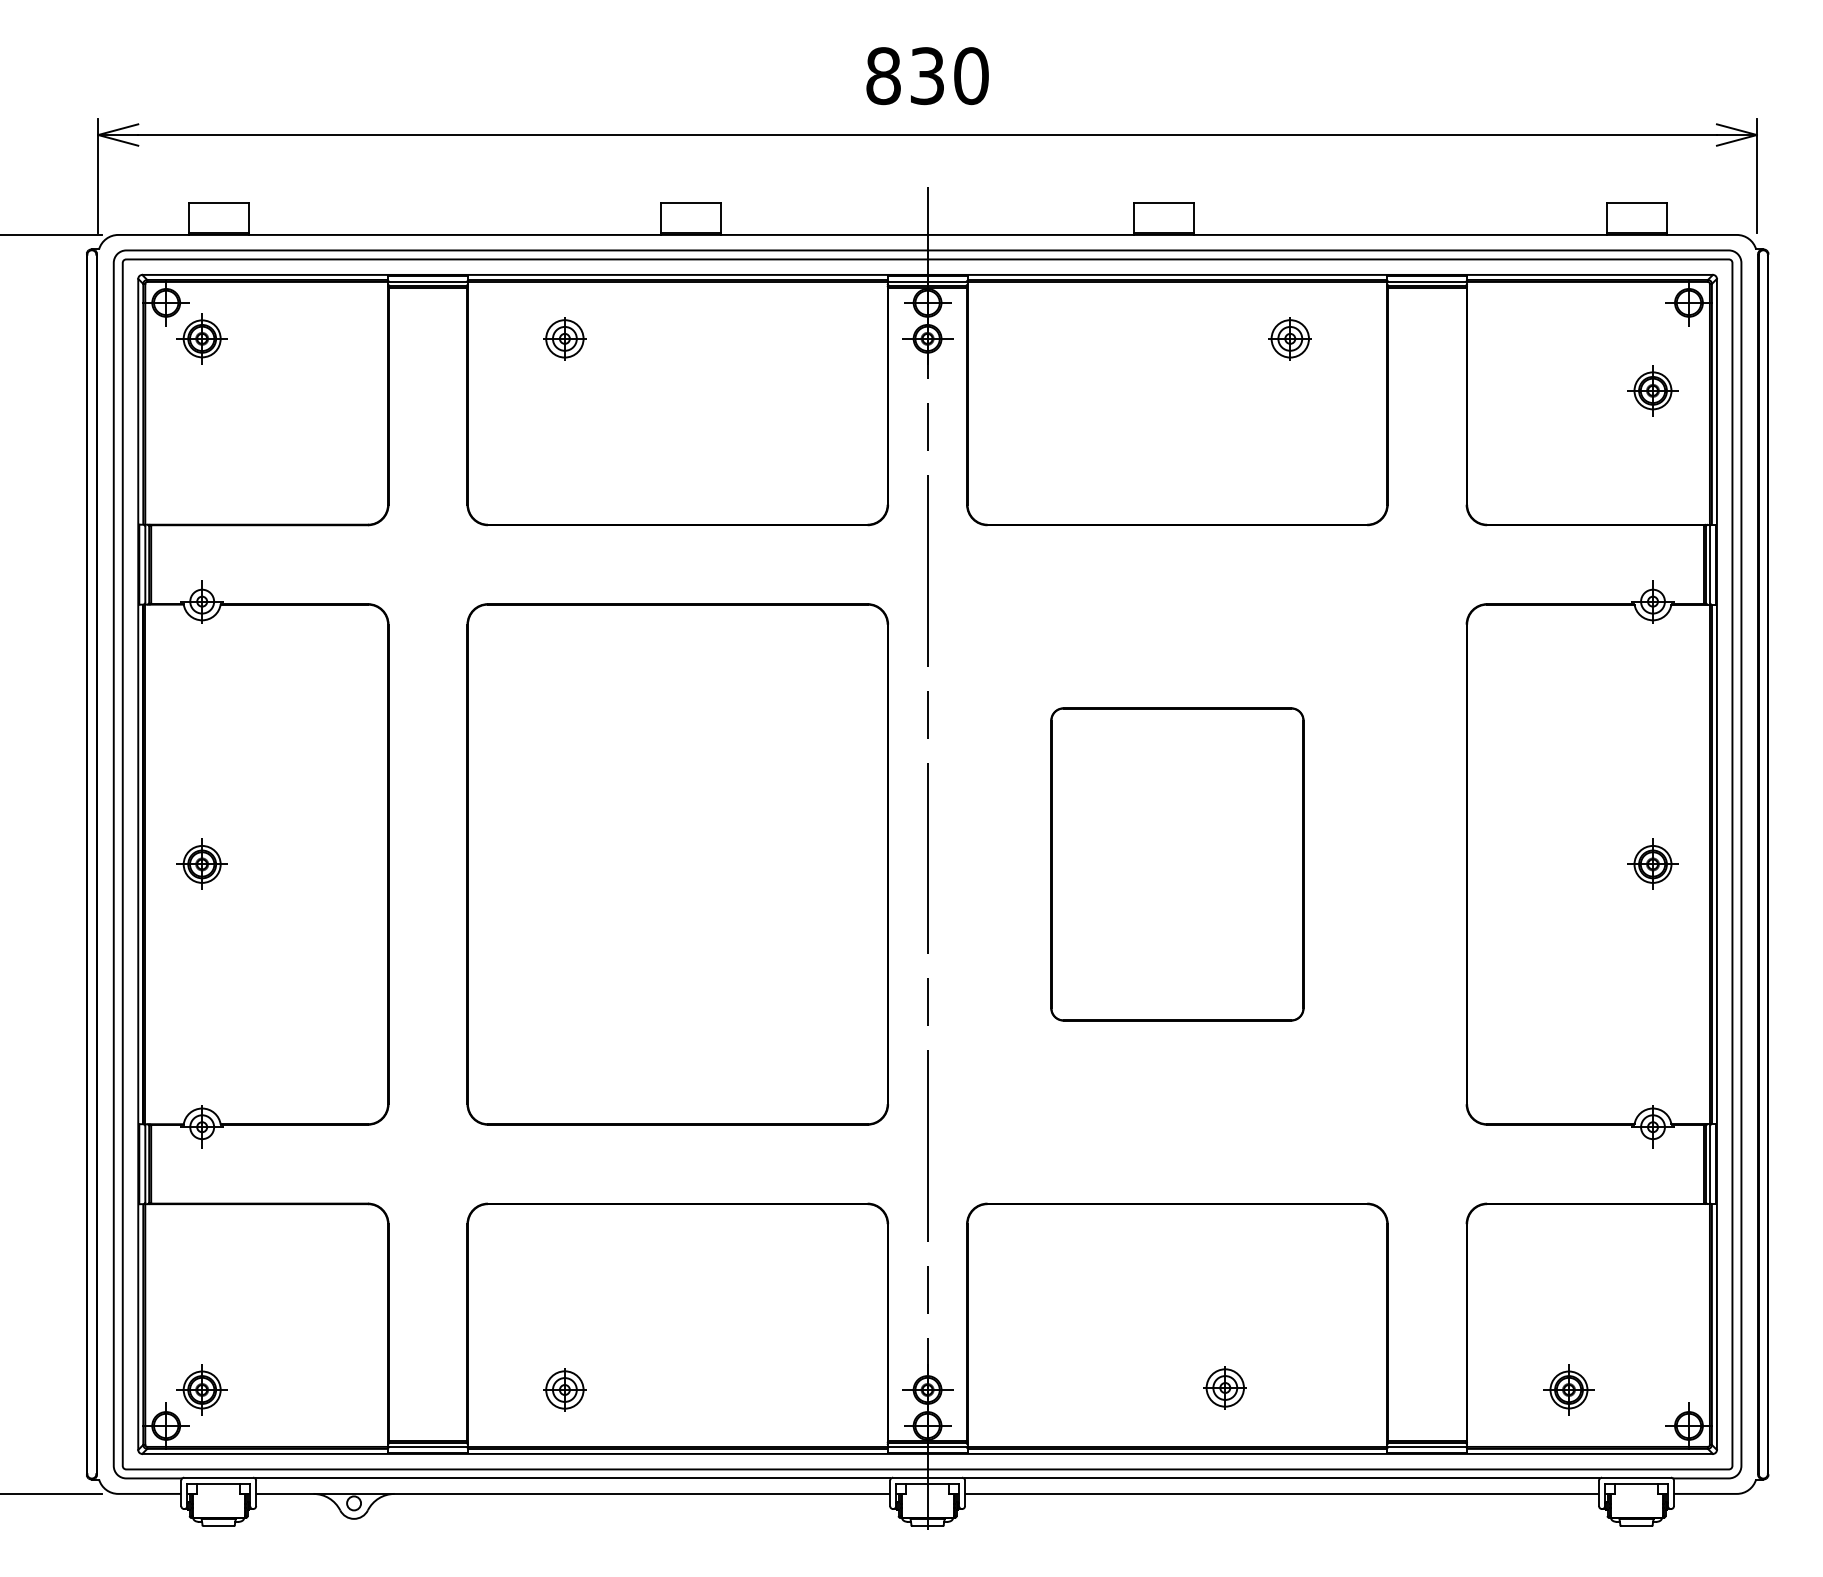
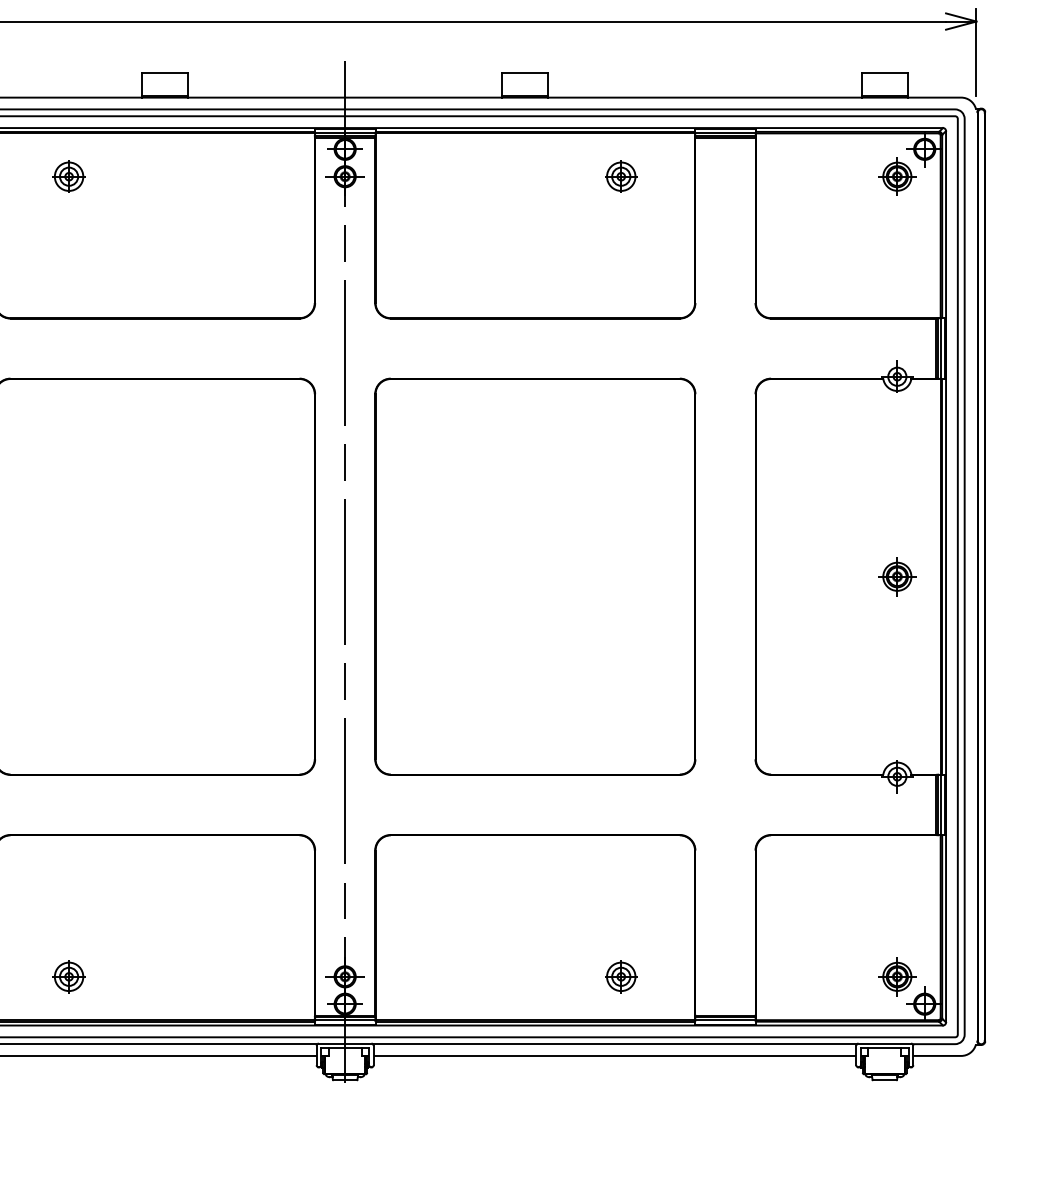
part: (1652, 390) -> (896, 176), moved
part: (1177, 864) -> (535, 576), size x1.67
part: (1224, 1387) -> (620, 976), moved
part: (1568, 1389) -> (896, 976), moved

